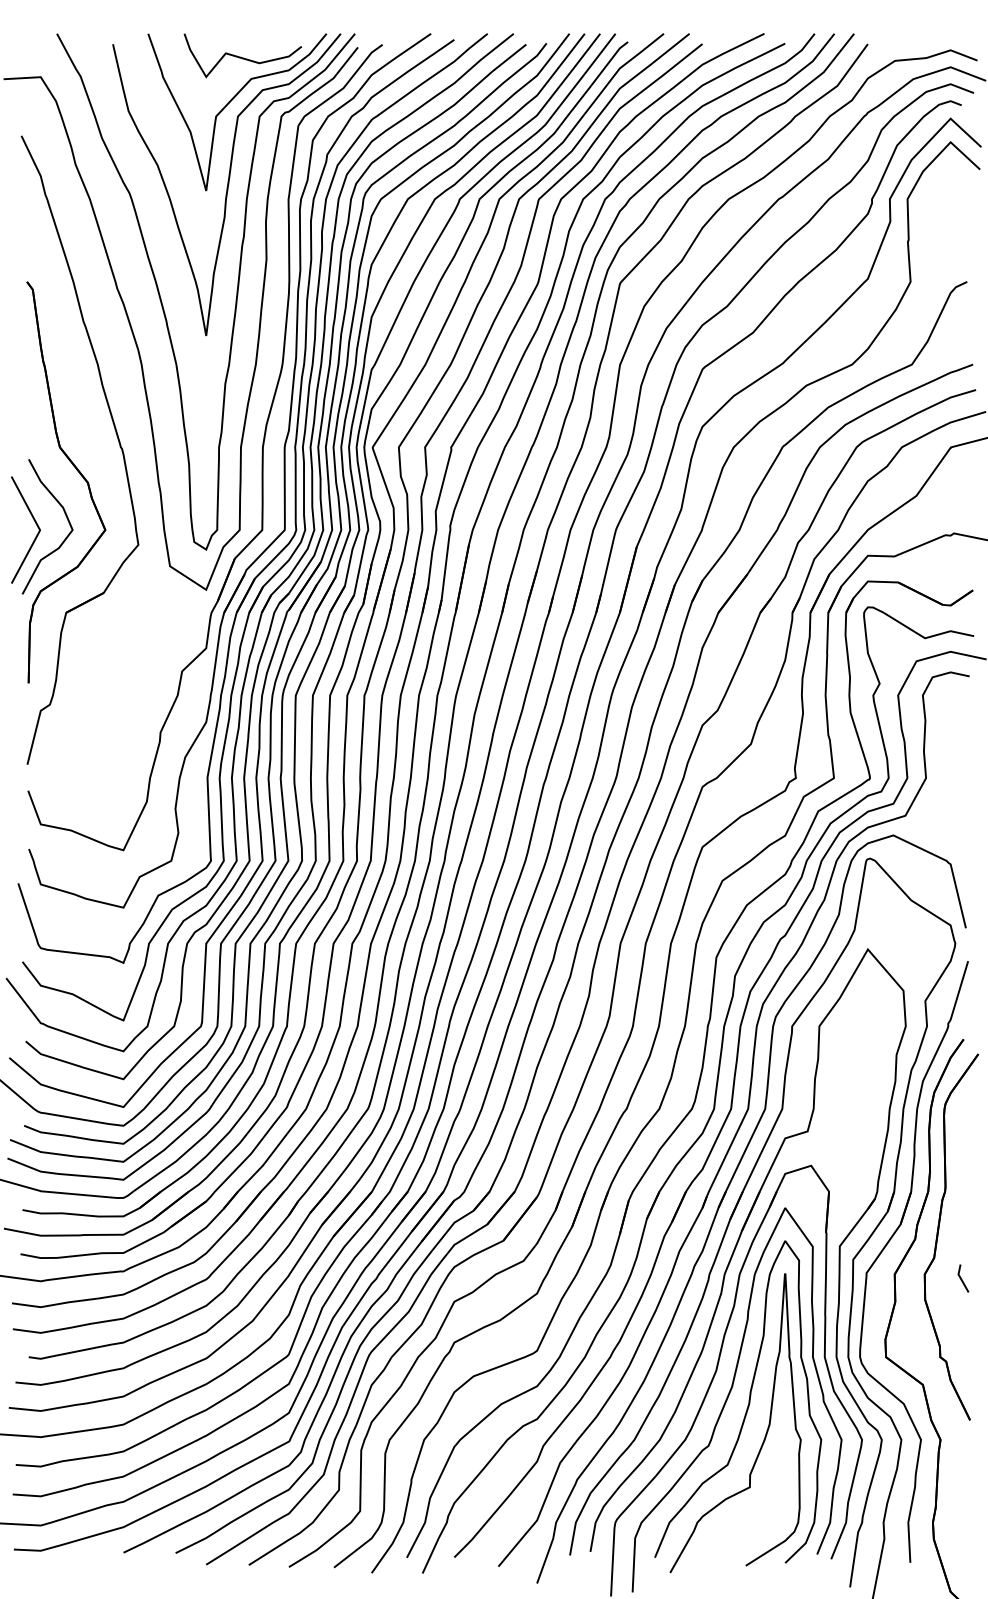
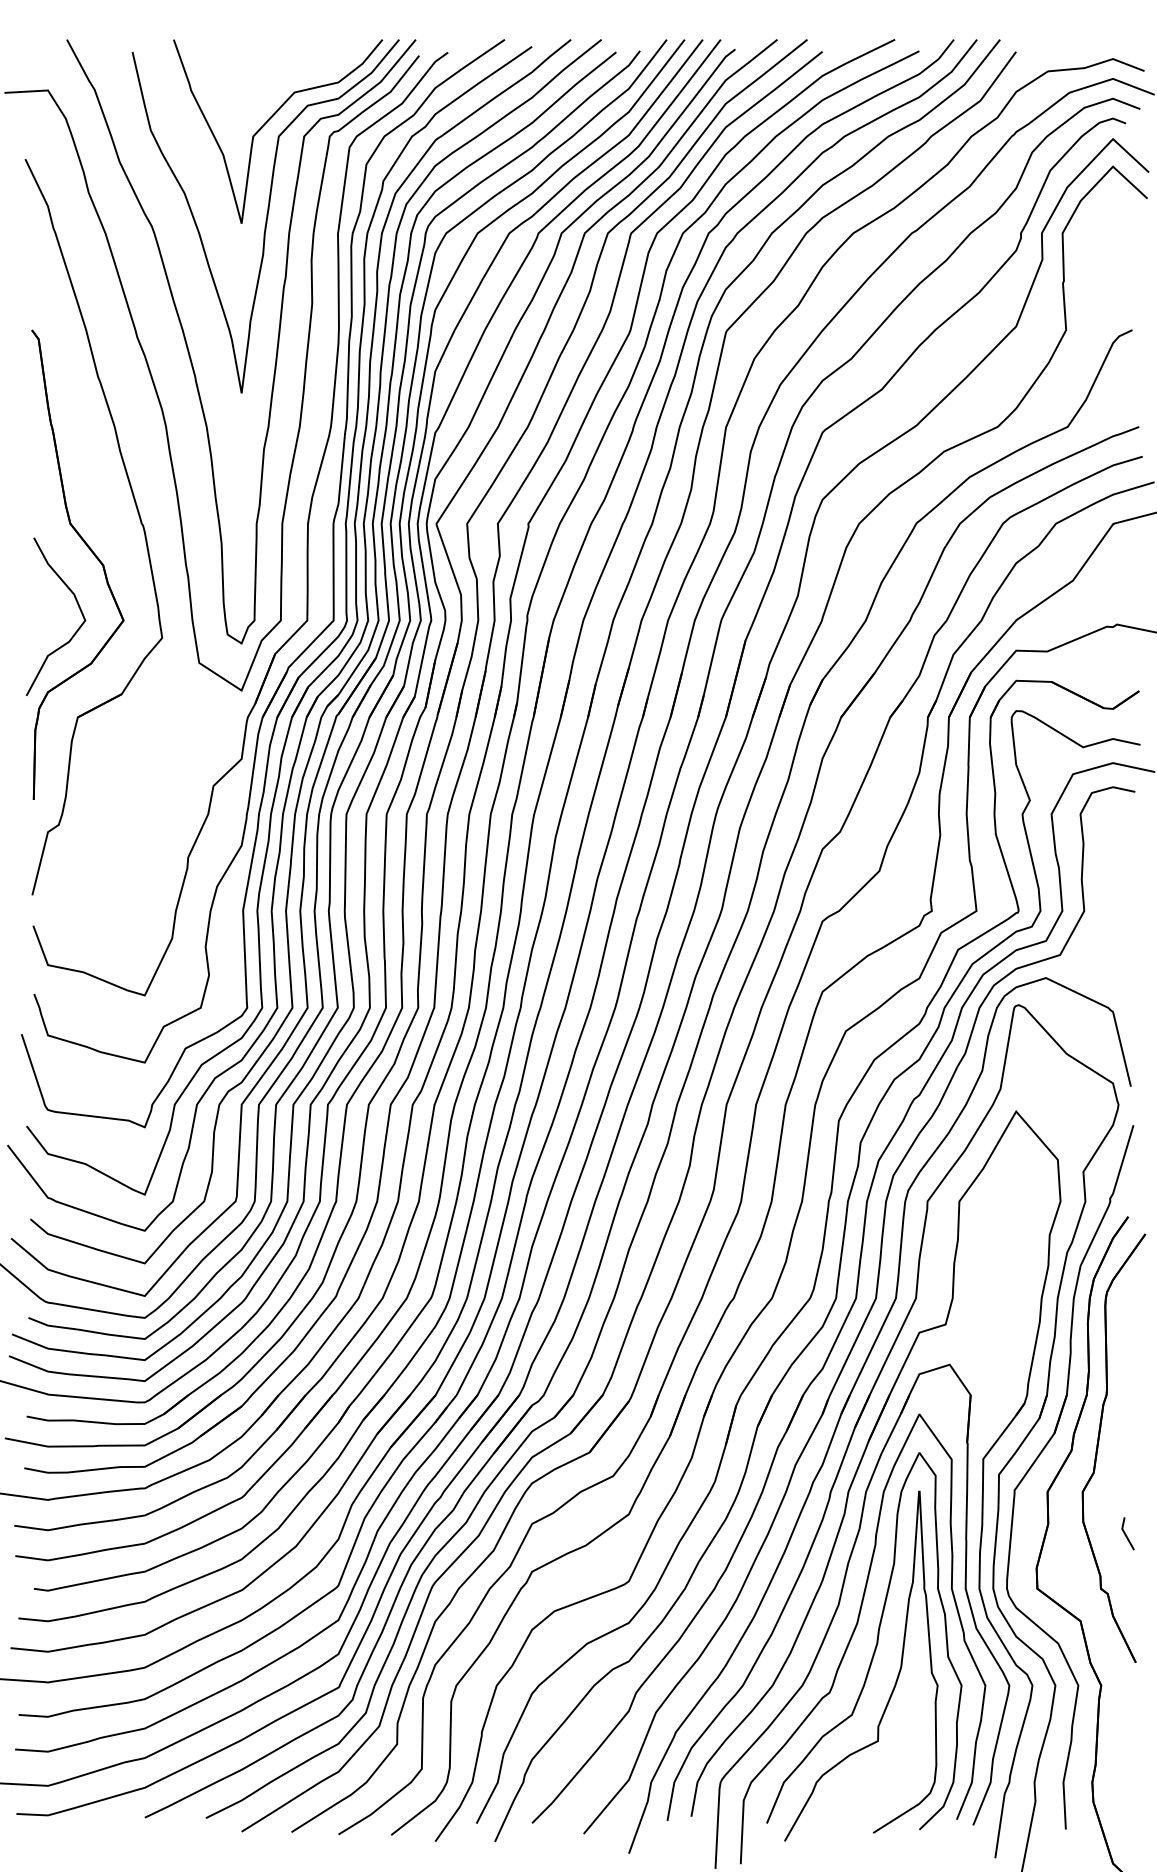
curve: (242, 57) -> (284, 67), removed
line: (36, 524) -> (42, 614), removed
line: (962, 1279) -> (1126, 1534), moved

